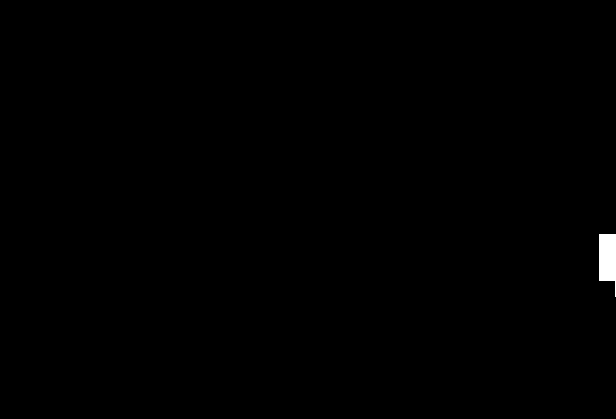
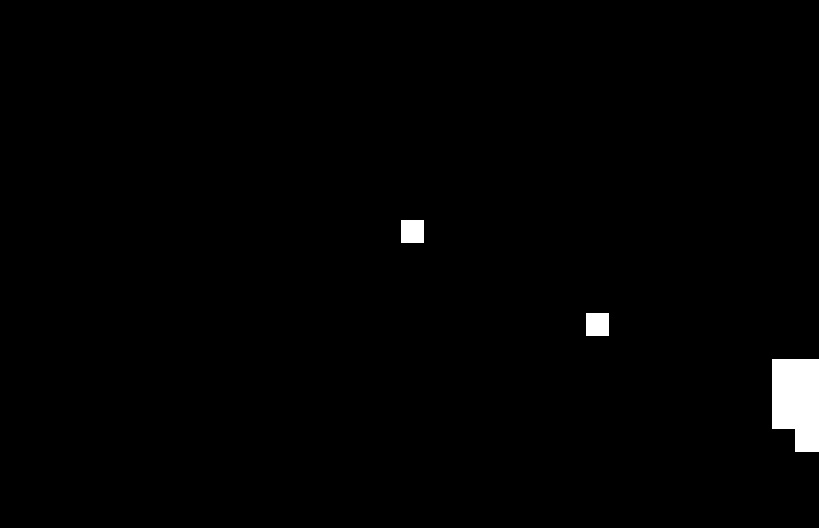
fill: (355, 147) -> (411, 231), removed
fill: (481, 210) -> (597, 324), removed

